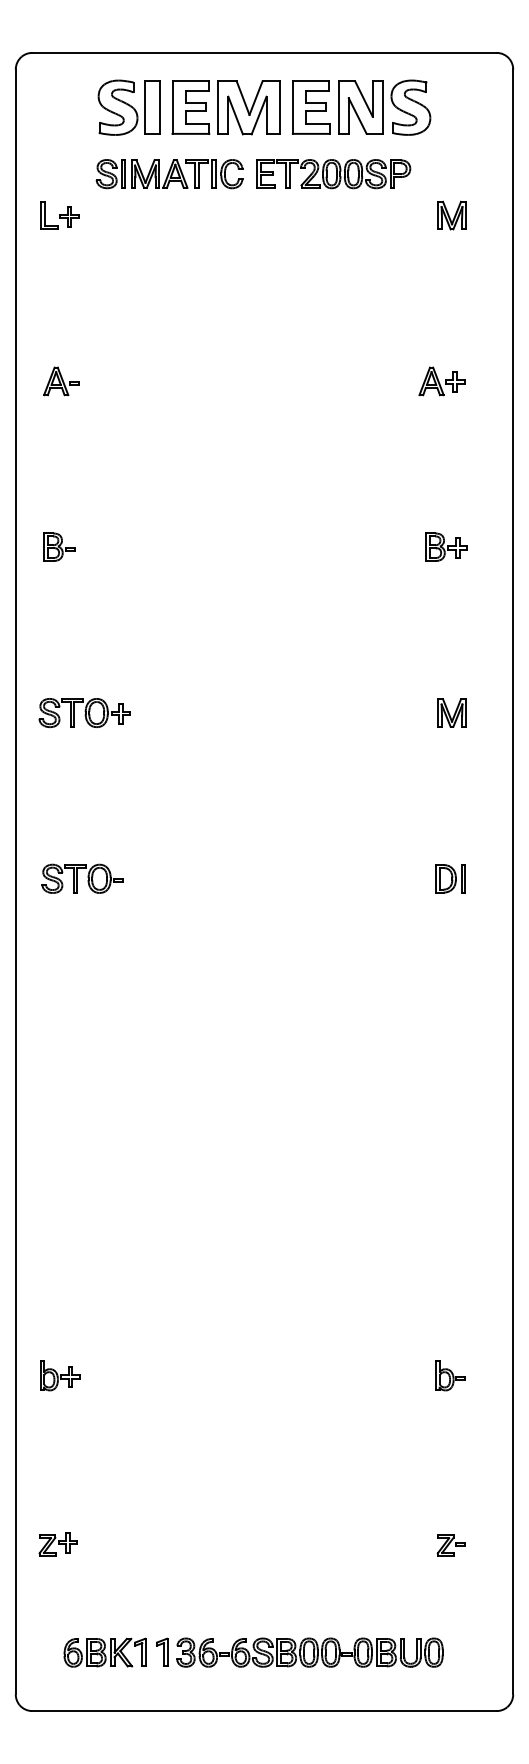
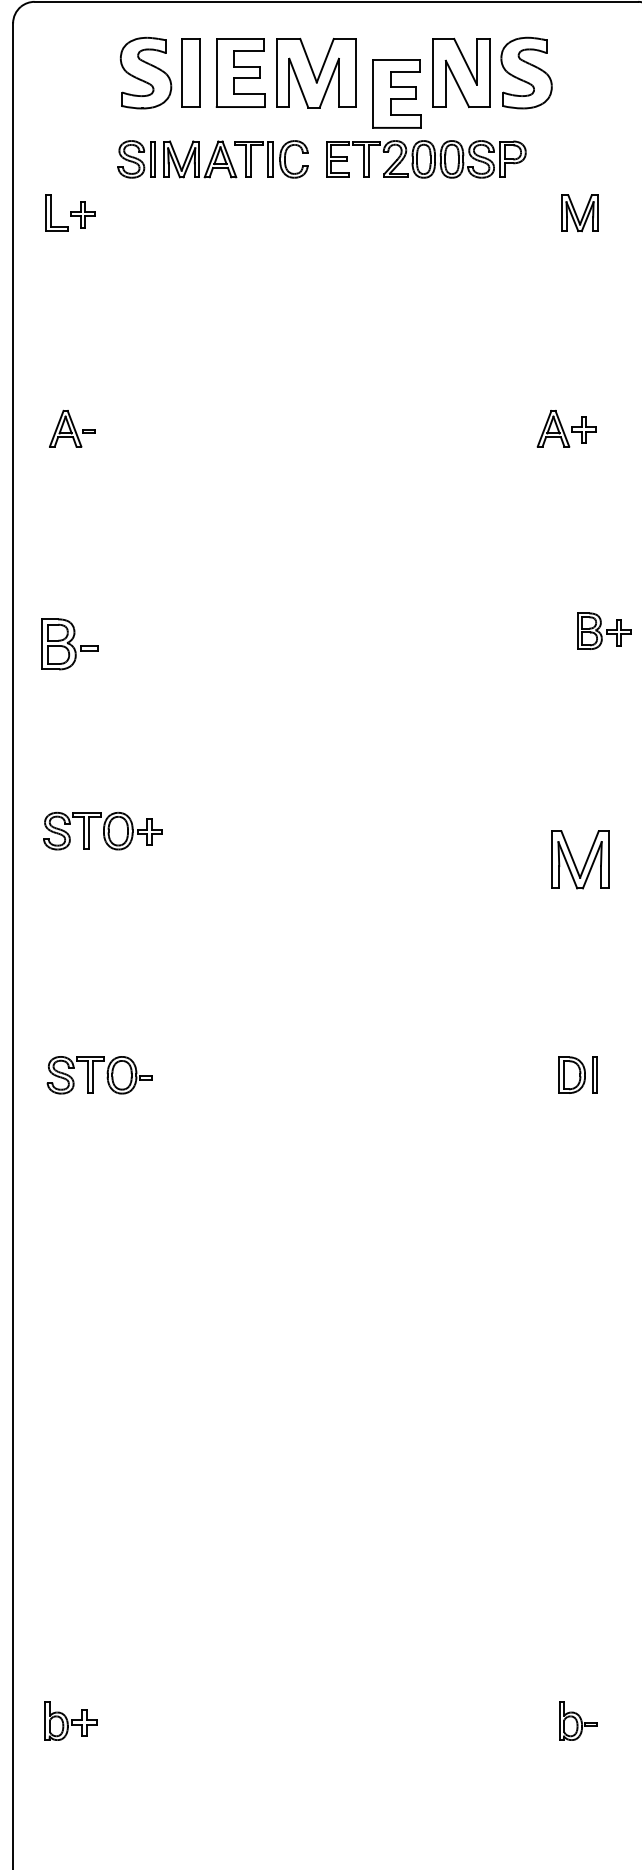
part: (311, 107) -> (397, 93), moved
part: (59, 546) -> (69, 643), size x1.4
part: (446, 546) -> (604, 630), moved
part: (84, 712) -> (102, 830), moved
part: (451, 712) -> (579, 859), size x1.6

